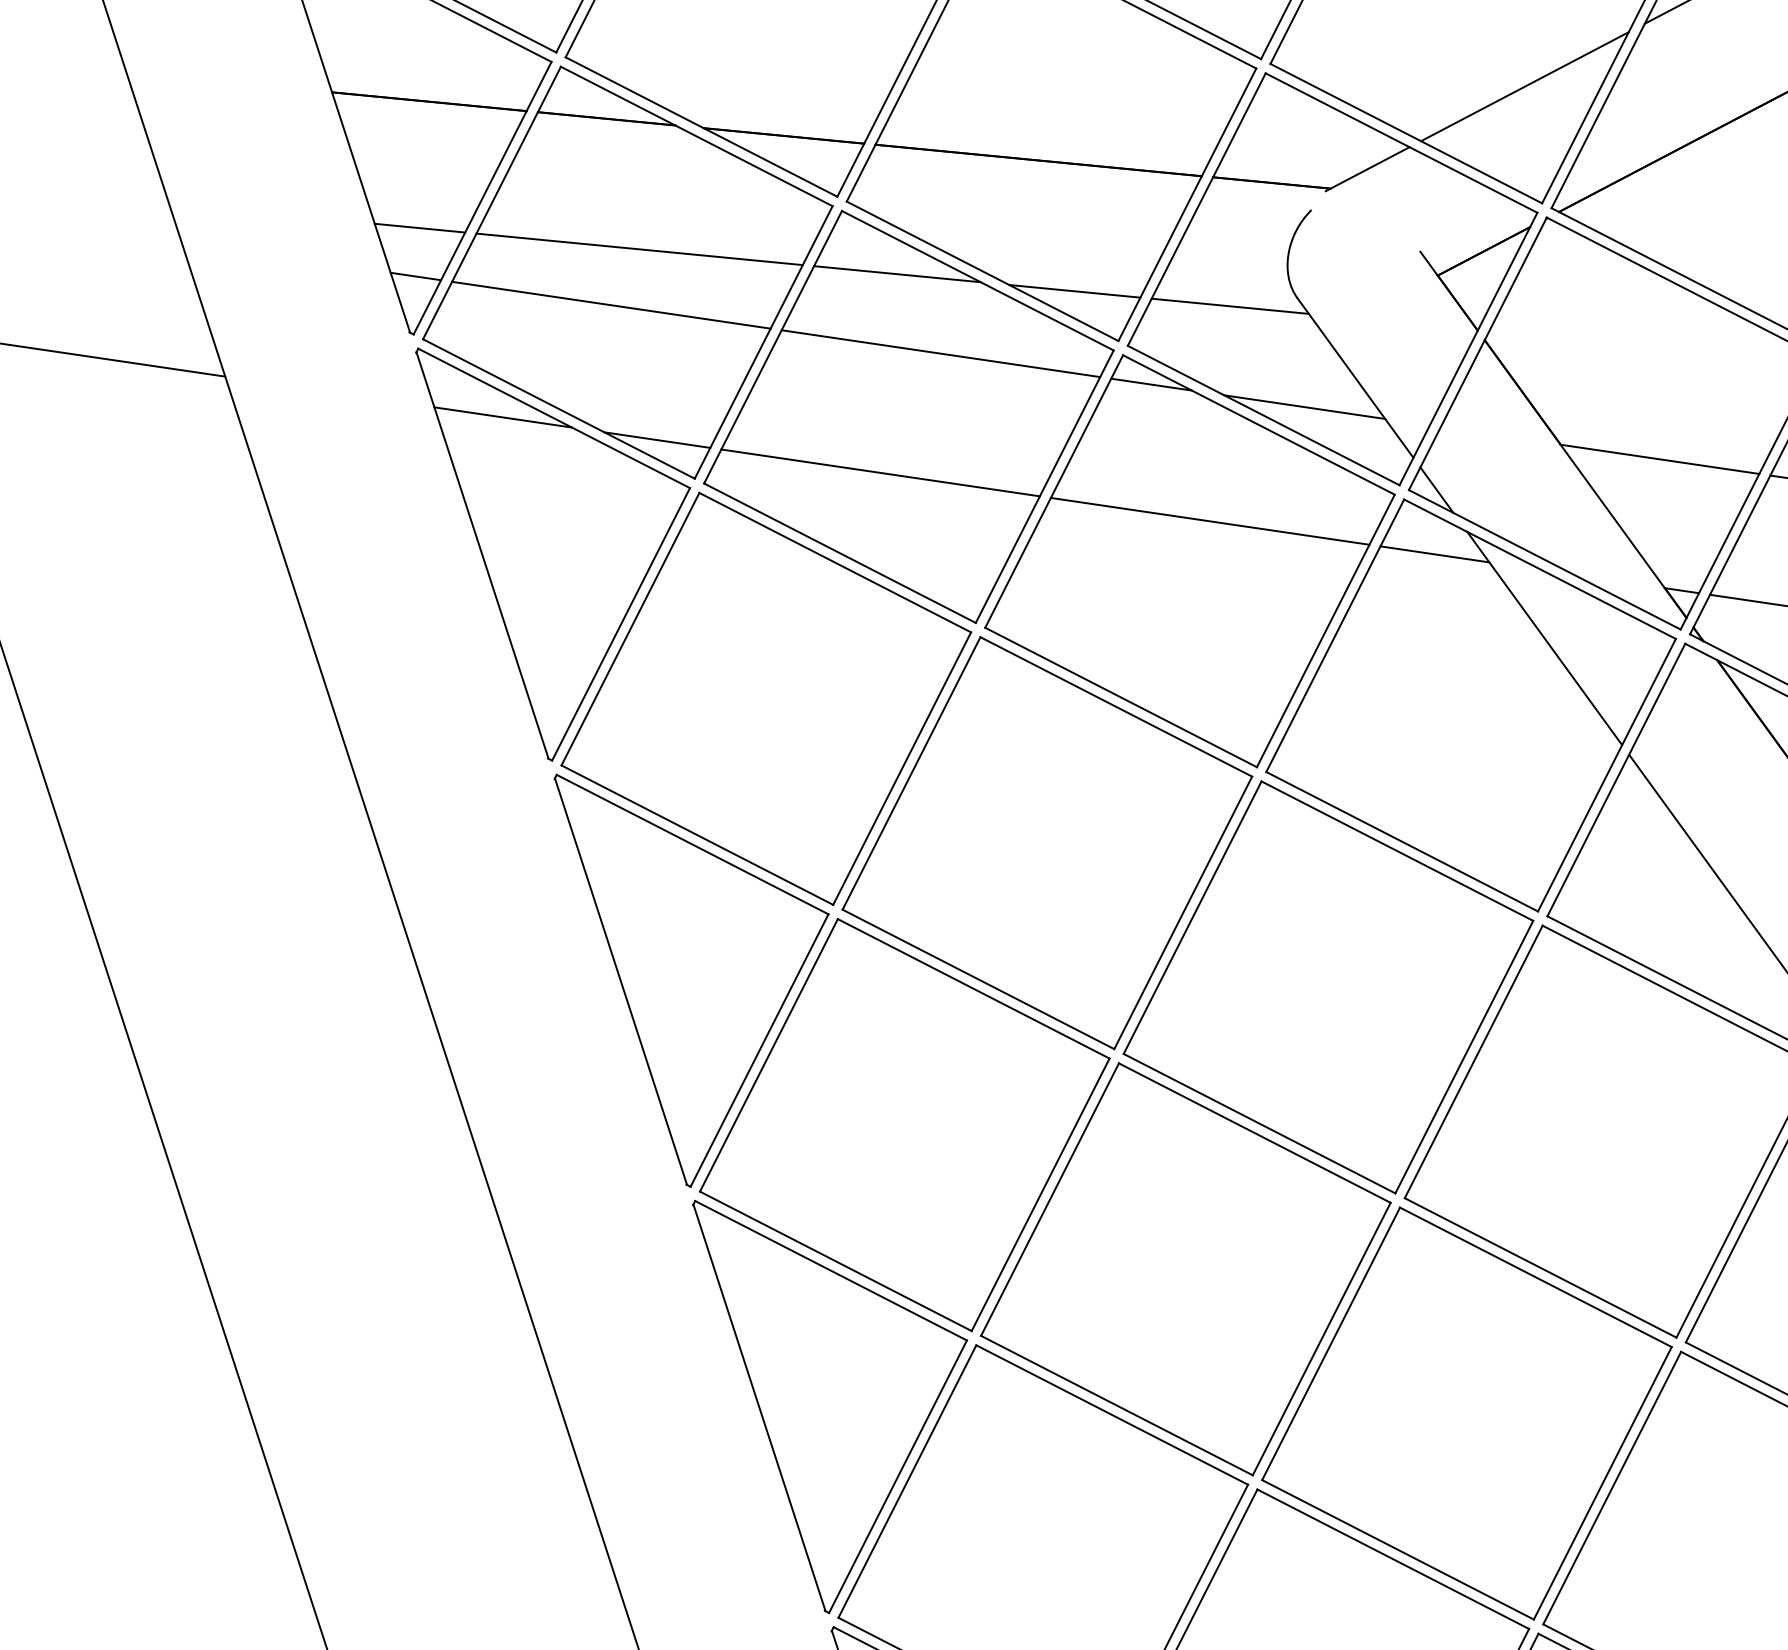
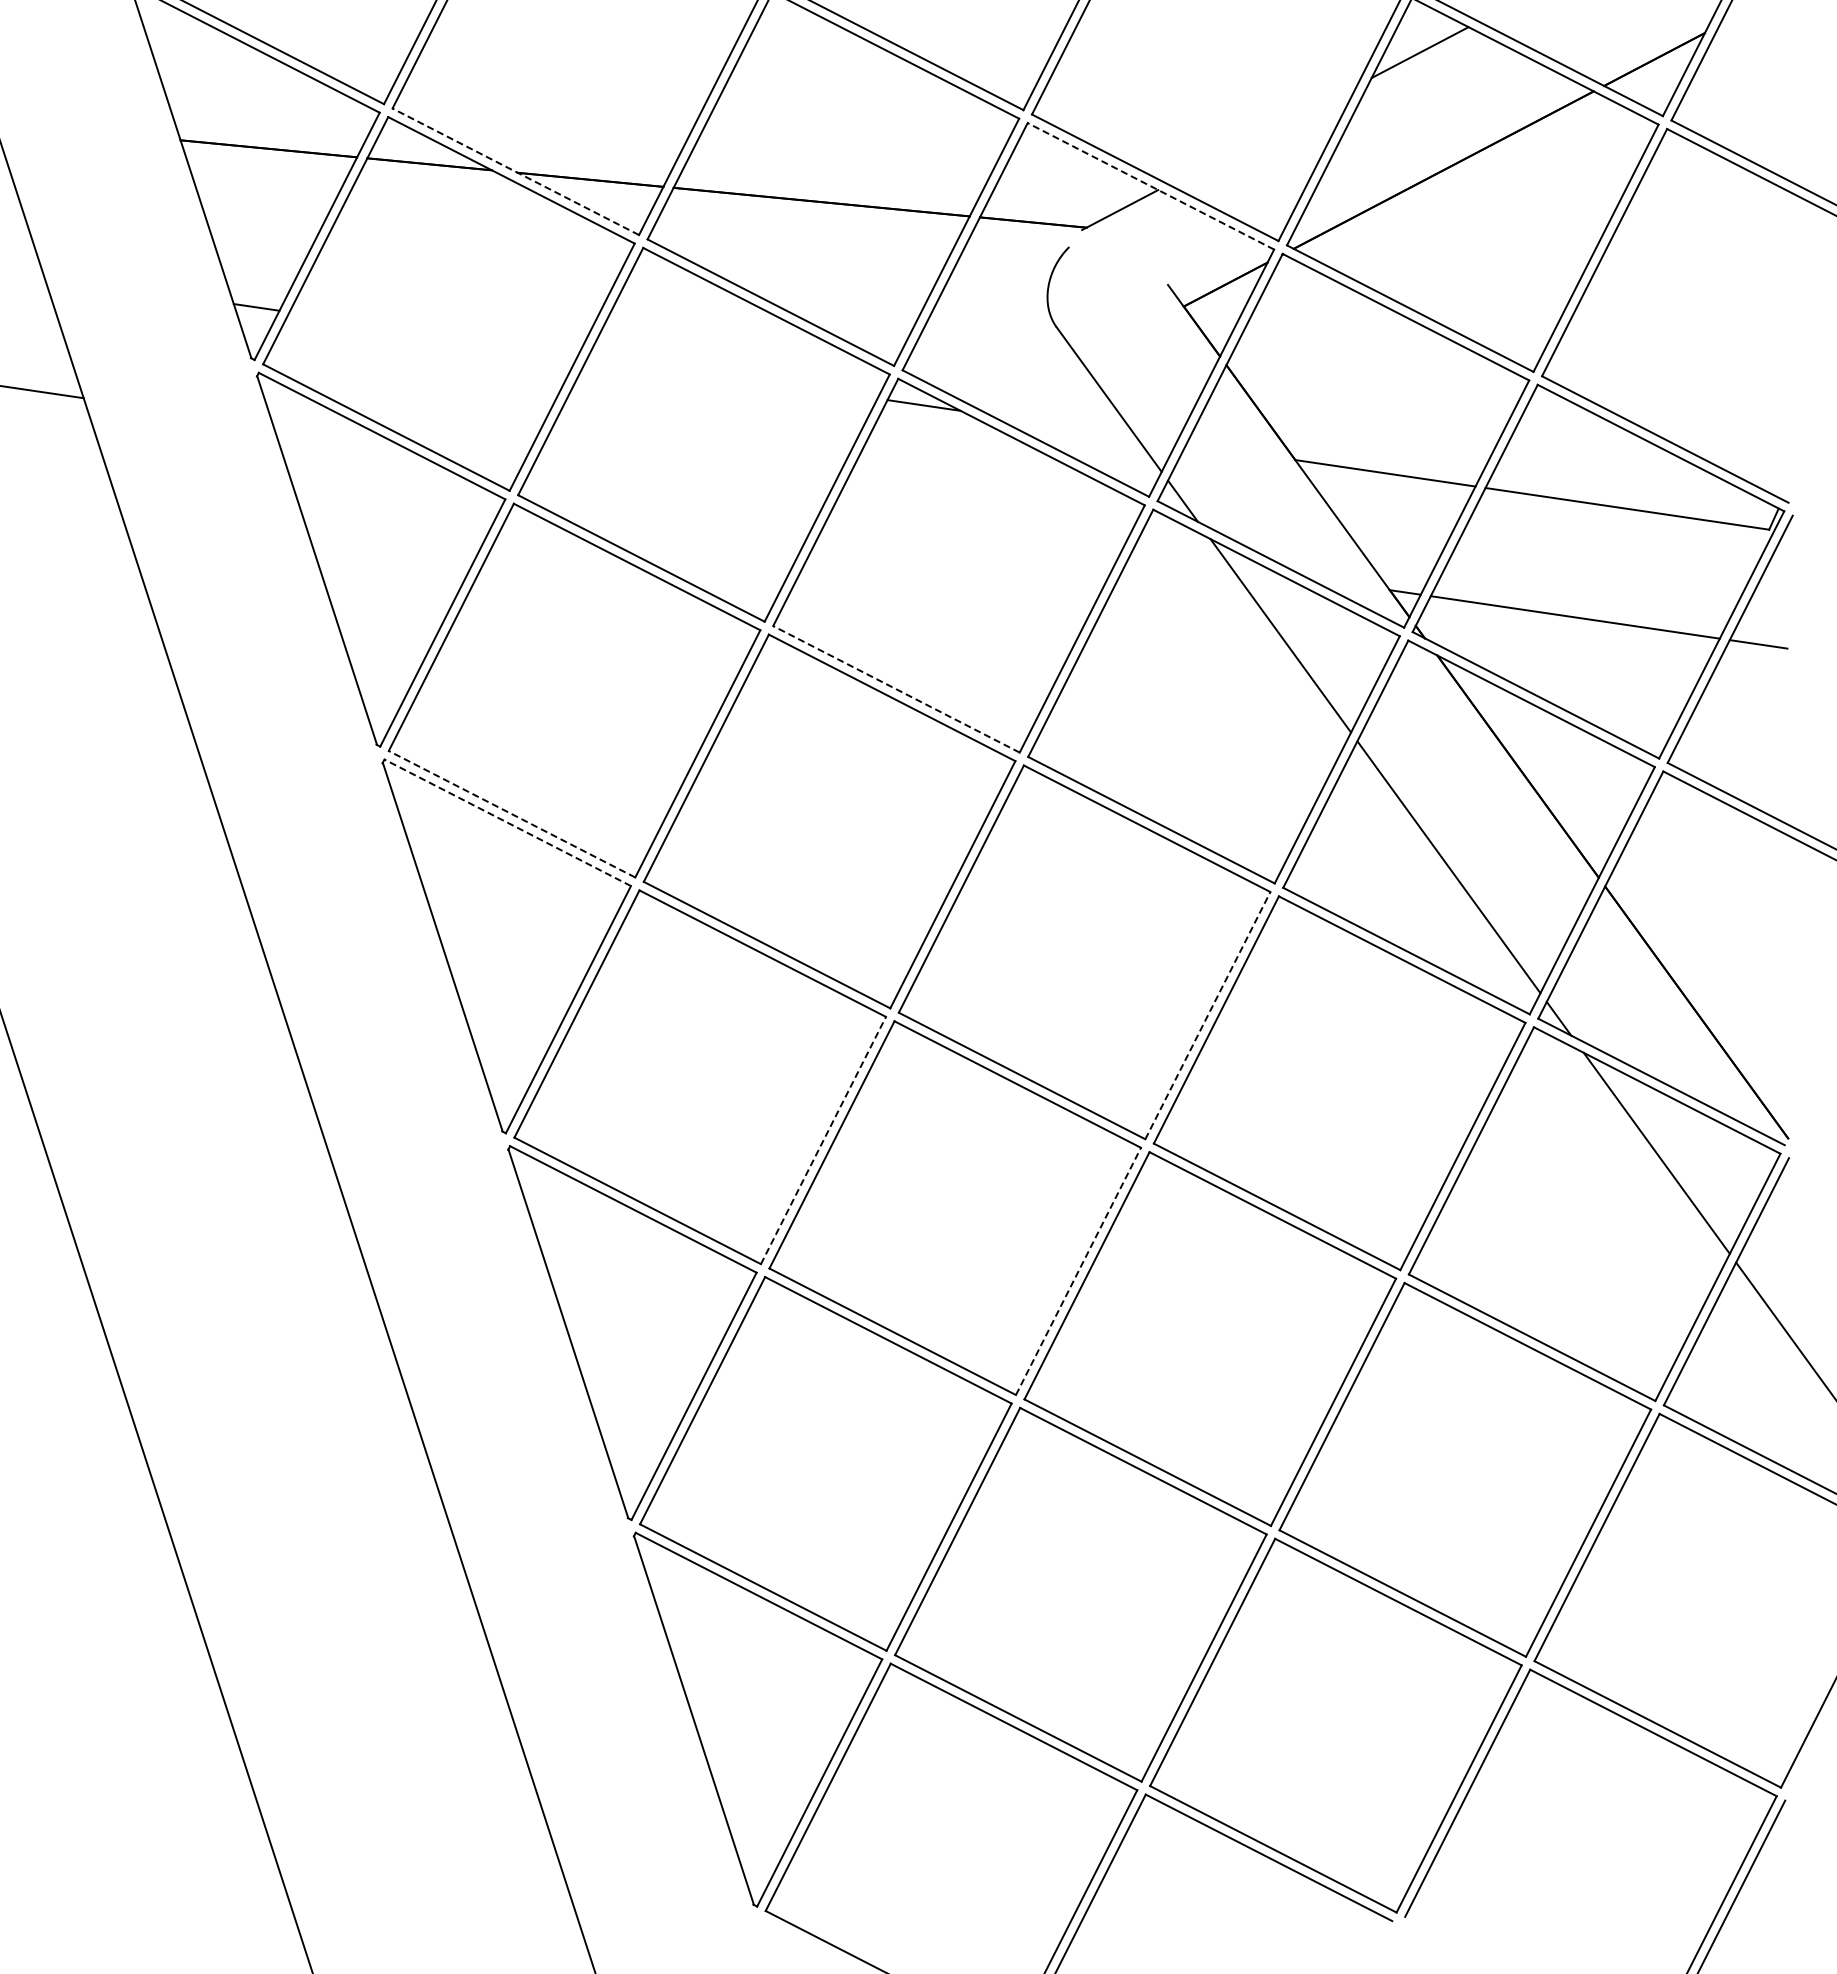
line: (1524, 85) -> (1262, 134), removed
line: (701, 126) -> (515, 171), solid -> dashed
line: (1401, 143) -> (1150, 186), solid -> dashed
line: (420, 228) -> (260, 263), removed
line: (639, 249) -> (459, 282), removed
line: (897, 274) -> (693, 305), removed
line: (1074, 290) -> (854, 320), removed
line: (610, 305) -> (433, 333), removed
line: (1230, 306) -> (995, 334), removed
line: (940, 353) -> (732, 377), removed
line: (1305, 406) -> (1063, 425), removed
line: (502, 417) -> (335, 435), removed
line: (657, 439) -> (475, 455), removed
line: (879, 472) -> (677, 485), removed
line: (1209, 521) -> (976, 529), removed
line: (1434, 554) -> (1180, 559), removed
line: (1121, 697) -> (896, 689), solid -> dashed
line: (697, 835) -> (512, 814), solid -> dashed
line: (692, 844) -> (507, 822), solid -> dashed
line: (1463, 1056) -> (1207, 1015), solid -> dashed
line: (1040, 1194) -> (823, 1140), solid -> dashed
line: (1321, 1339) -> (1078, 1271), solid -> dashed

